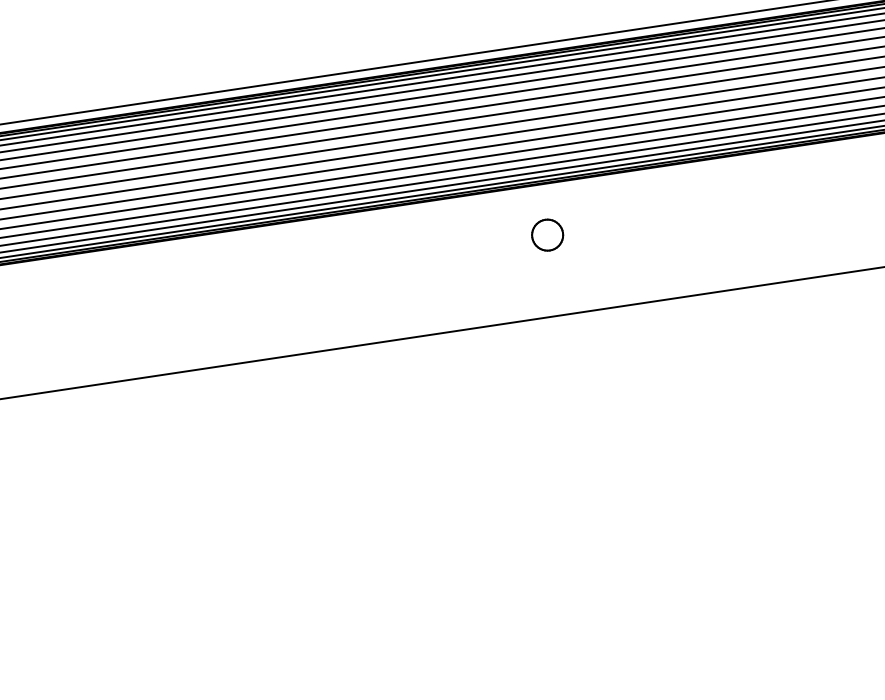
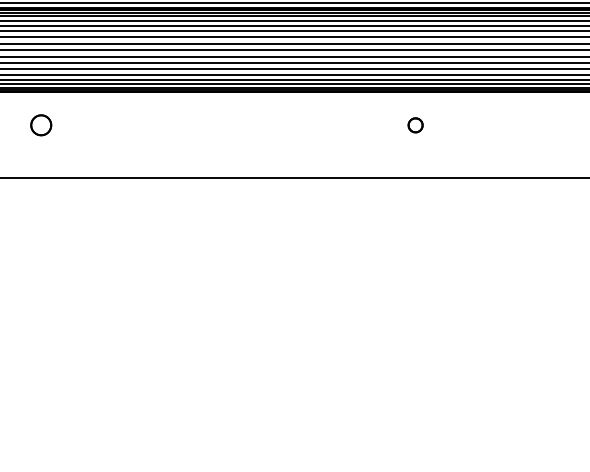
part: (547, 235) -> (415, 125), size x0.7

